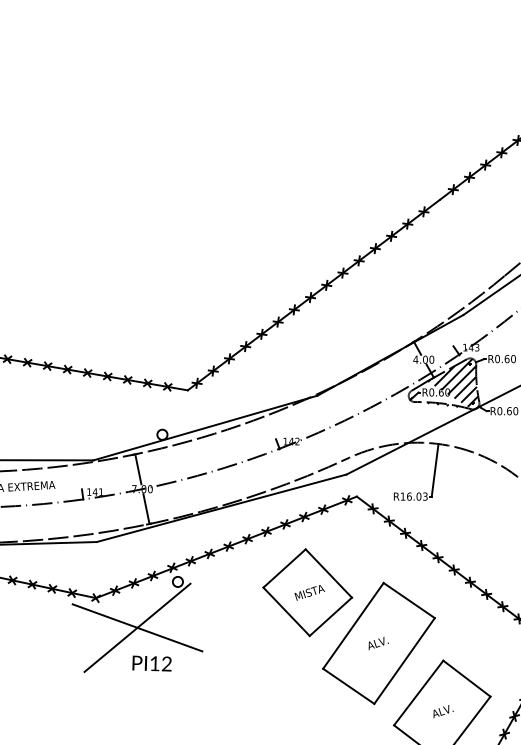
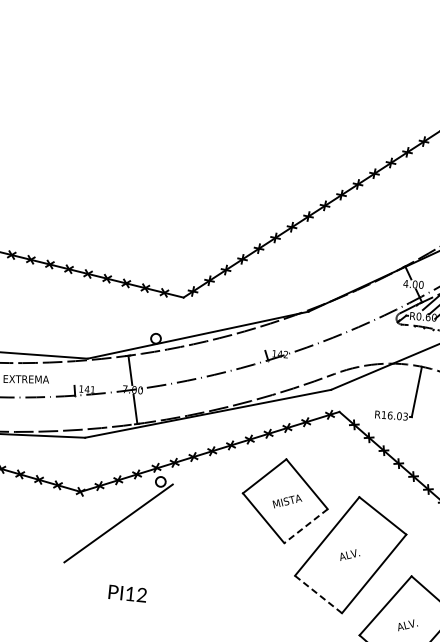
line: (330, 617) -> (305, 526), solid -> dashed
line: (137, 627) -> (118, 523), removed
text: (151, 663) -> (127, 593), moved
line: (348, 686) -> (318, 594), solid -> dashed

